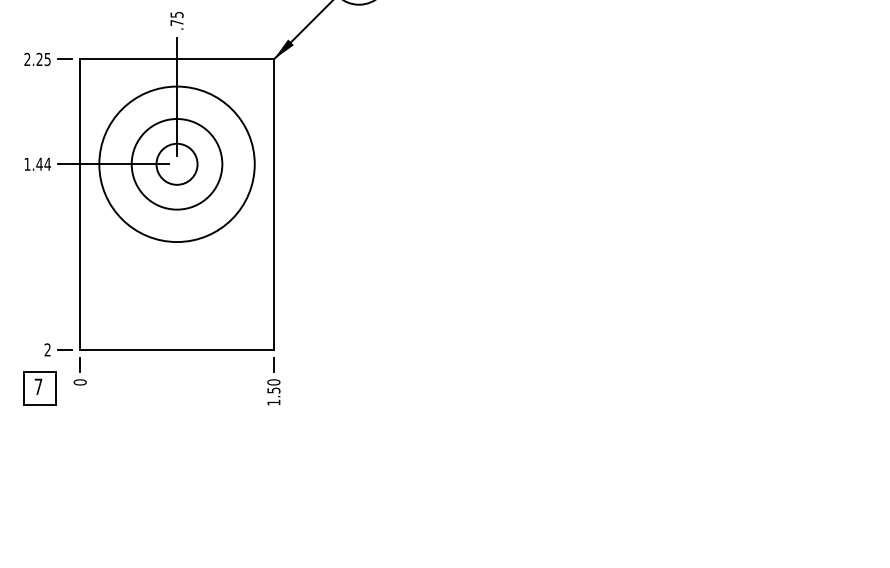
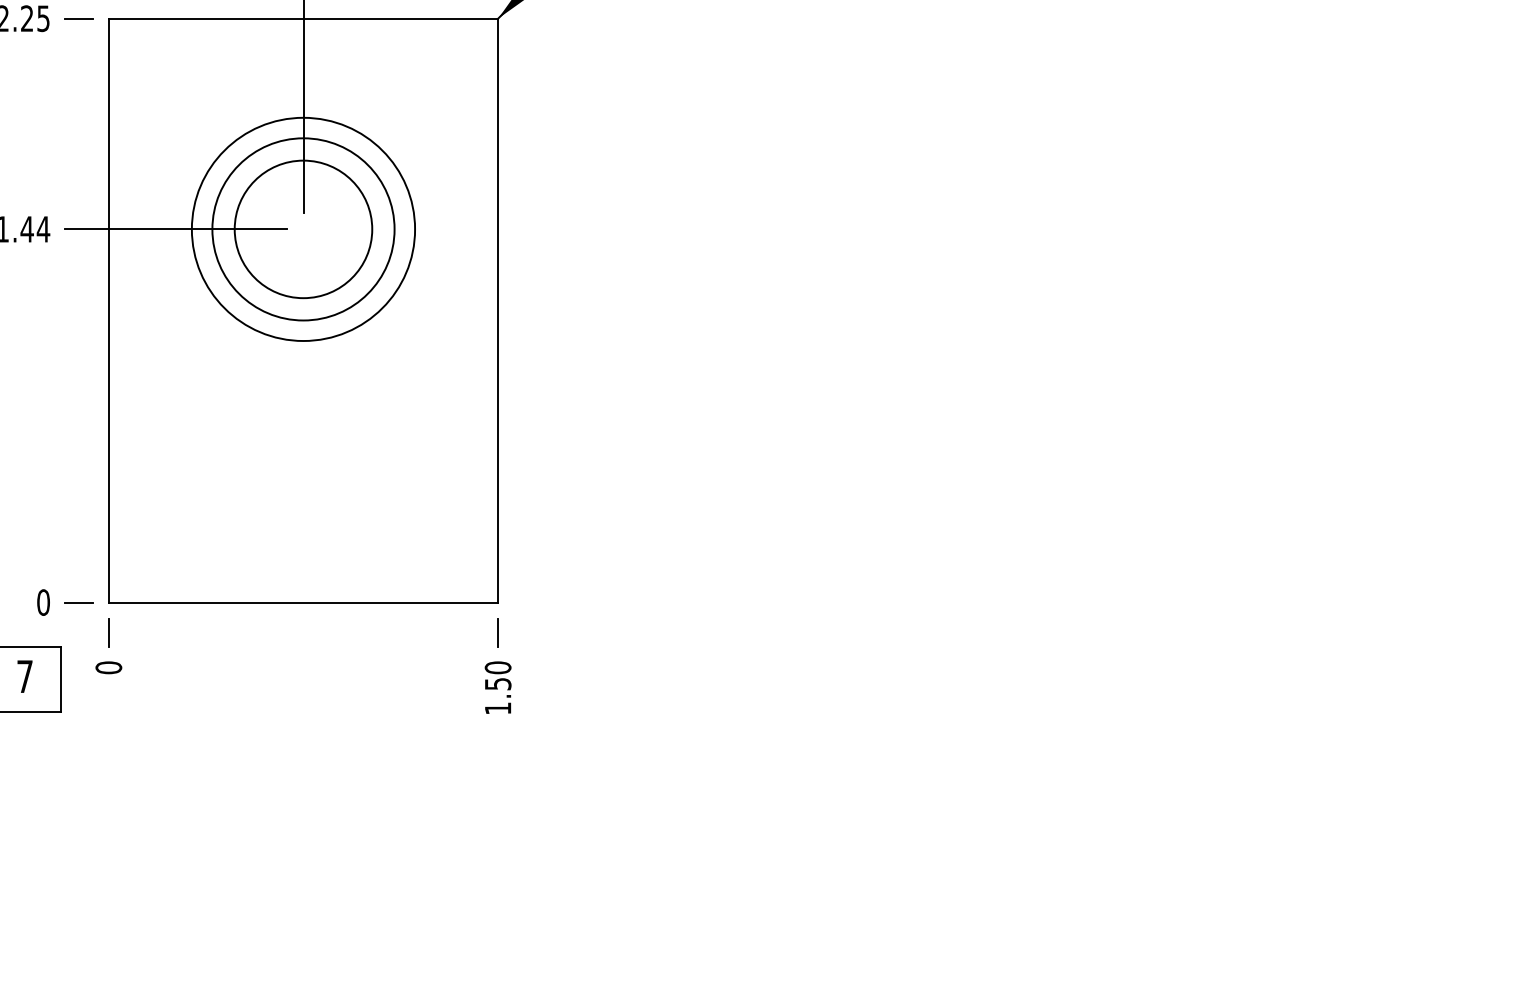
circle: (176, 163) -> (302, 227), size x0.71
circle: (176, 164) -> (302, 229), size x1.67
text: (47, 349) -> (43, 601), 2 -> 0

